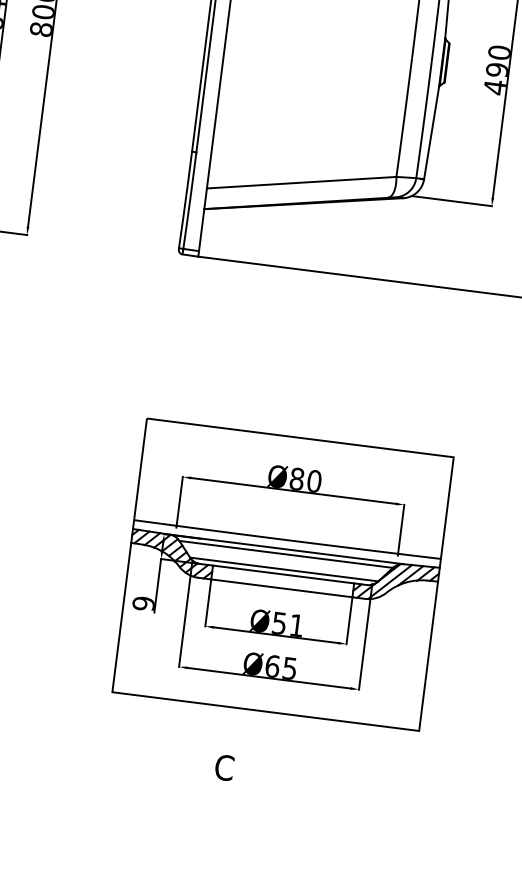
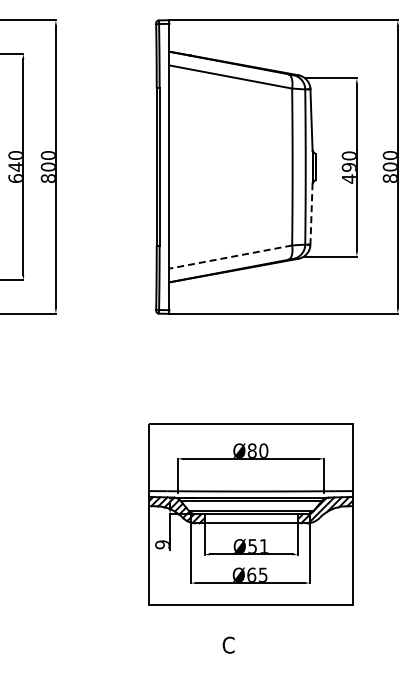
line: (431, 133) -> (311, 214), solid -> dashed
line: (301, 183) -> (230, 257), solid -> dashed

